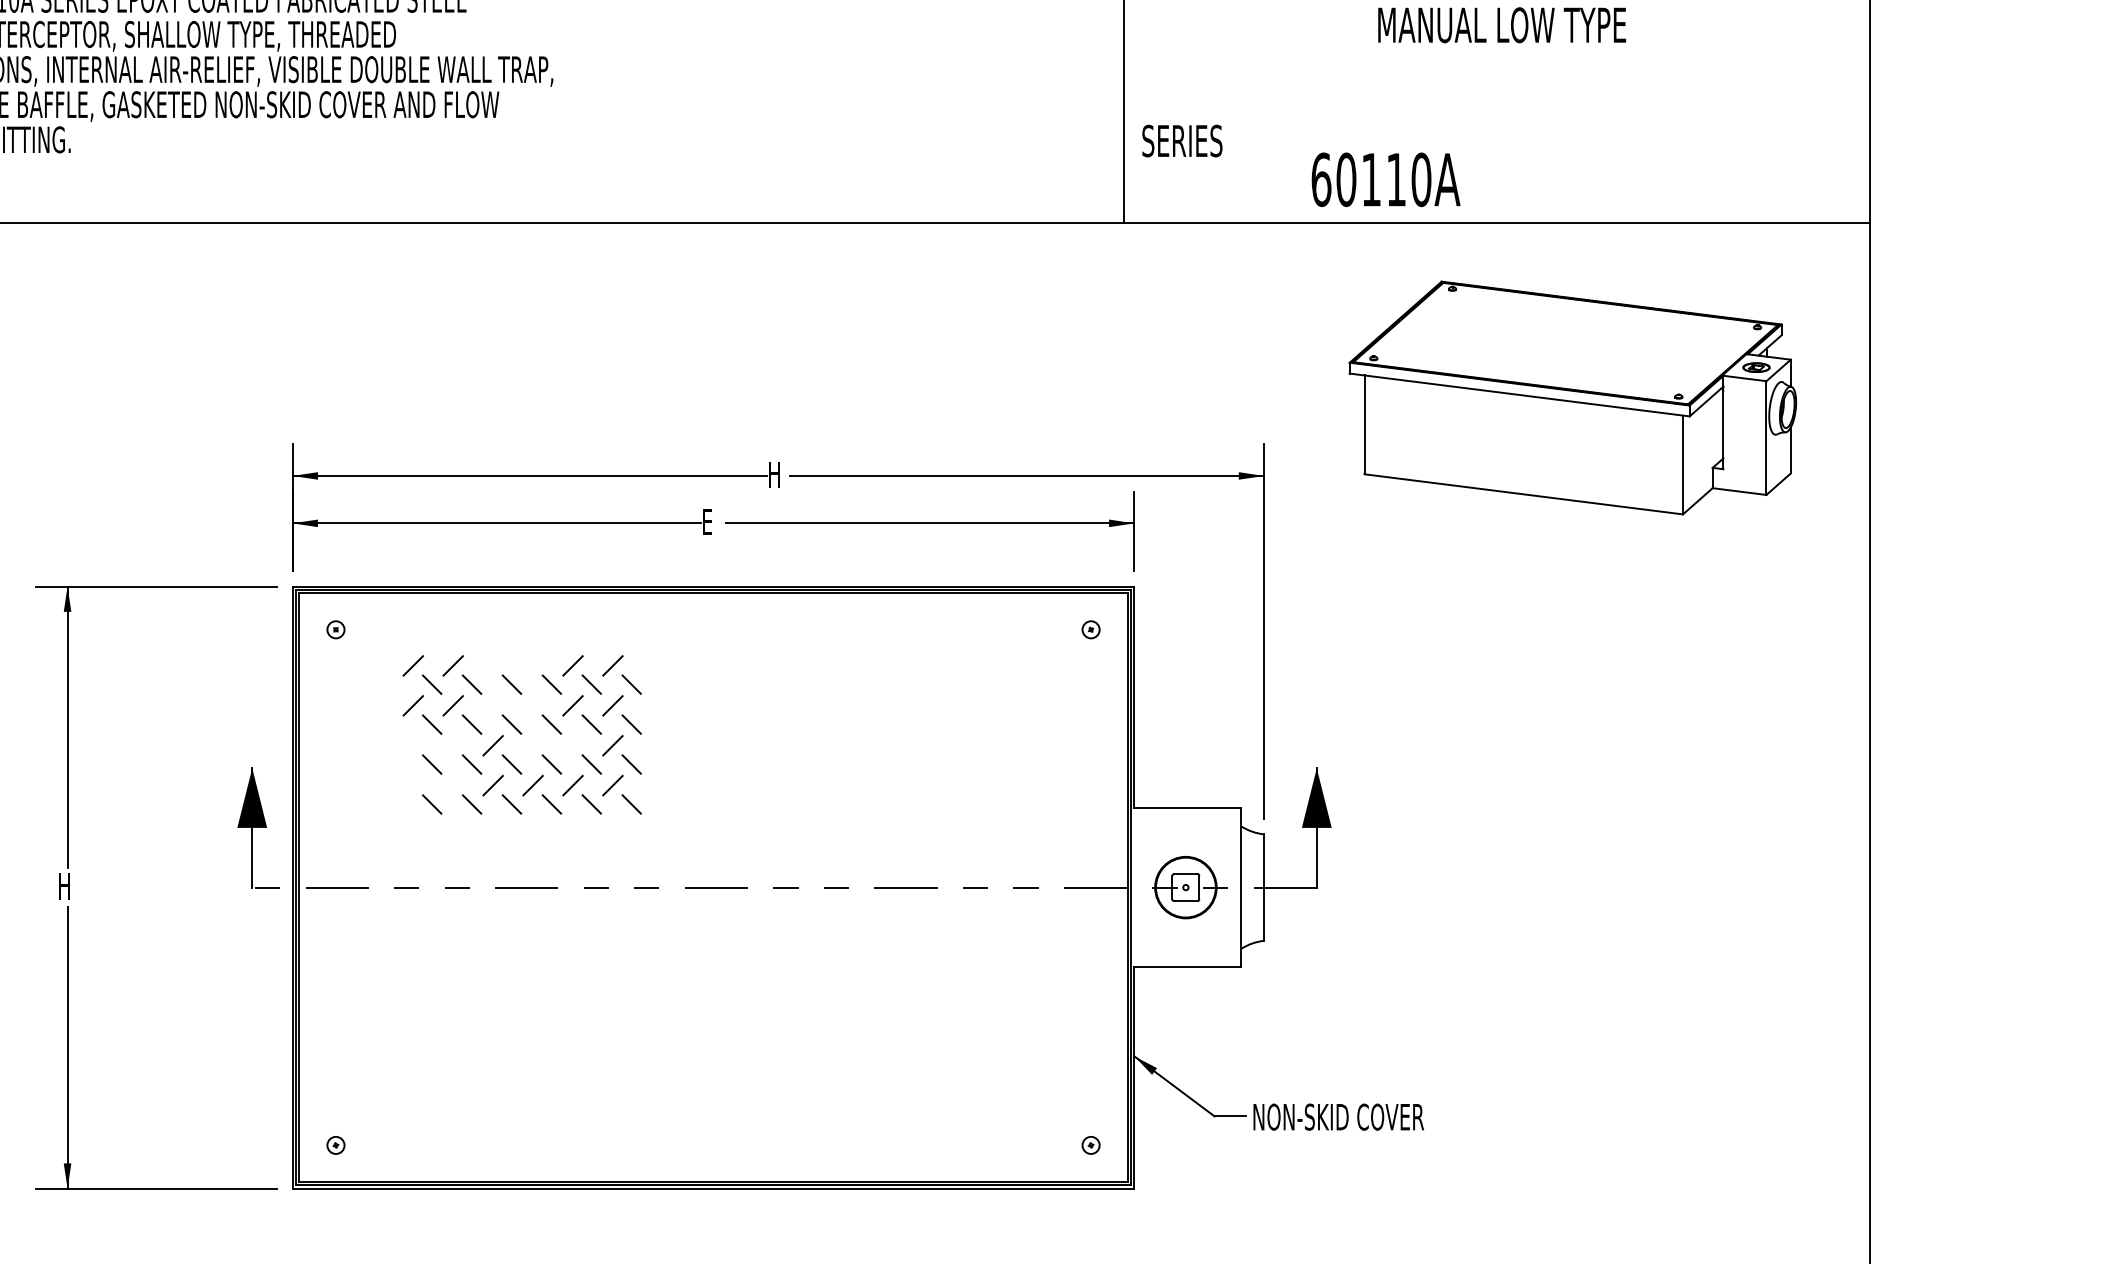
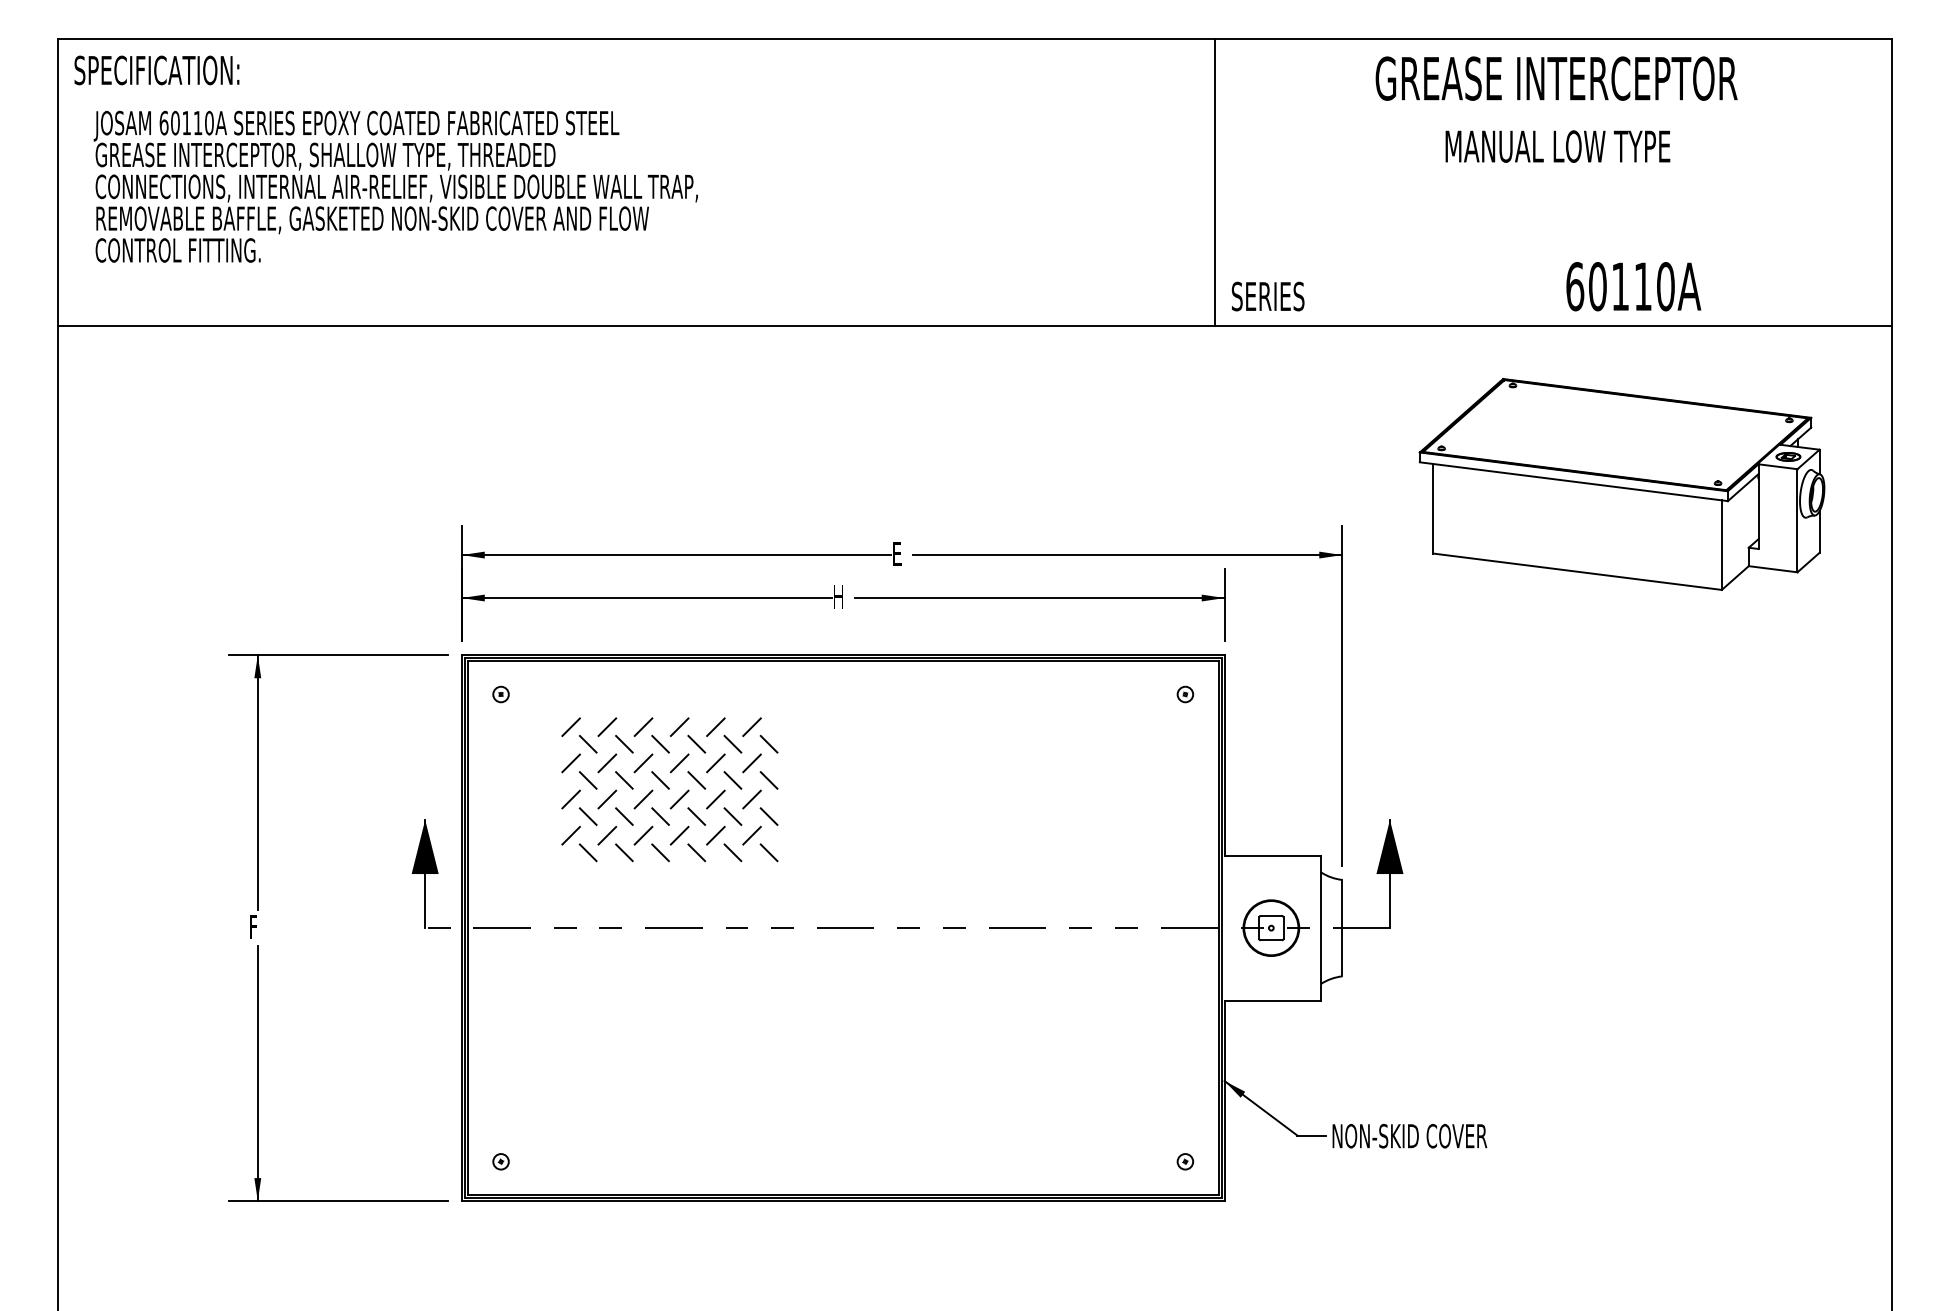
text: (1181, 140) -> (1267, 296), moved
text: (1385, 179) -> (1633, 286), moved
text: (774, 474) -> (898, 553), H -> E
text: (708, 521) -> (838, 596), E -> H
line: (493, 665) -> (643, 726), added
line: (532, 665) -> (679, 726), added
line: (493, 705) -> (643, 763), added
line: (532, 705) -> (679, 763), added
line: (412, 745) -> (570, 799), added
line: (453, 745) -> (607, 799), added
line: (532, 745) -> (679, 799), added
line: (572, 745) -> (715, 799), added
line: (412, 785) -> (570, 835), added
line: (453, 785) -> (607, 835), added
text: (65, 885) -> (255, 926), H -> F

